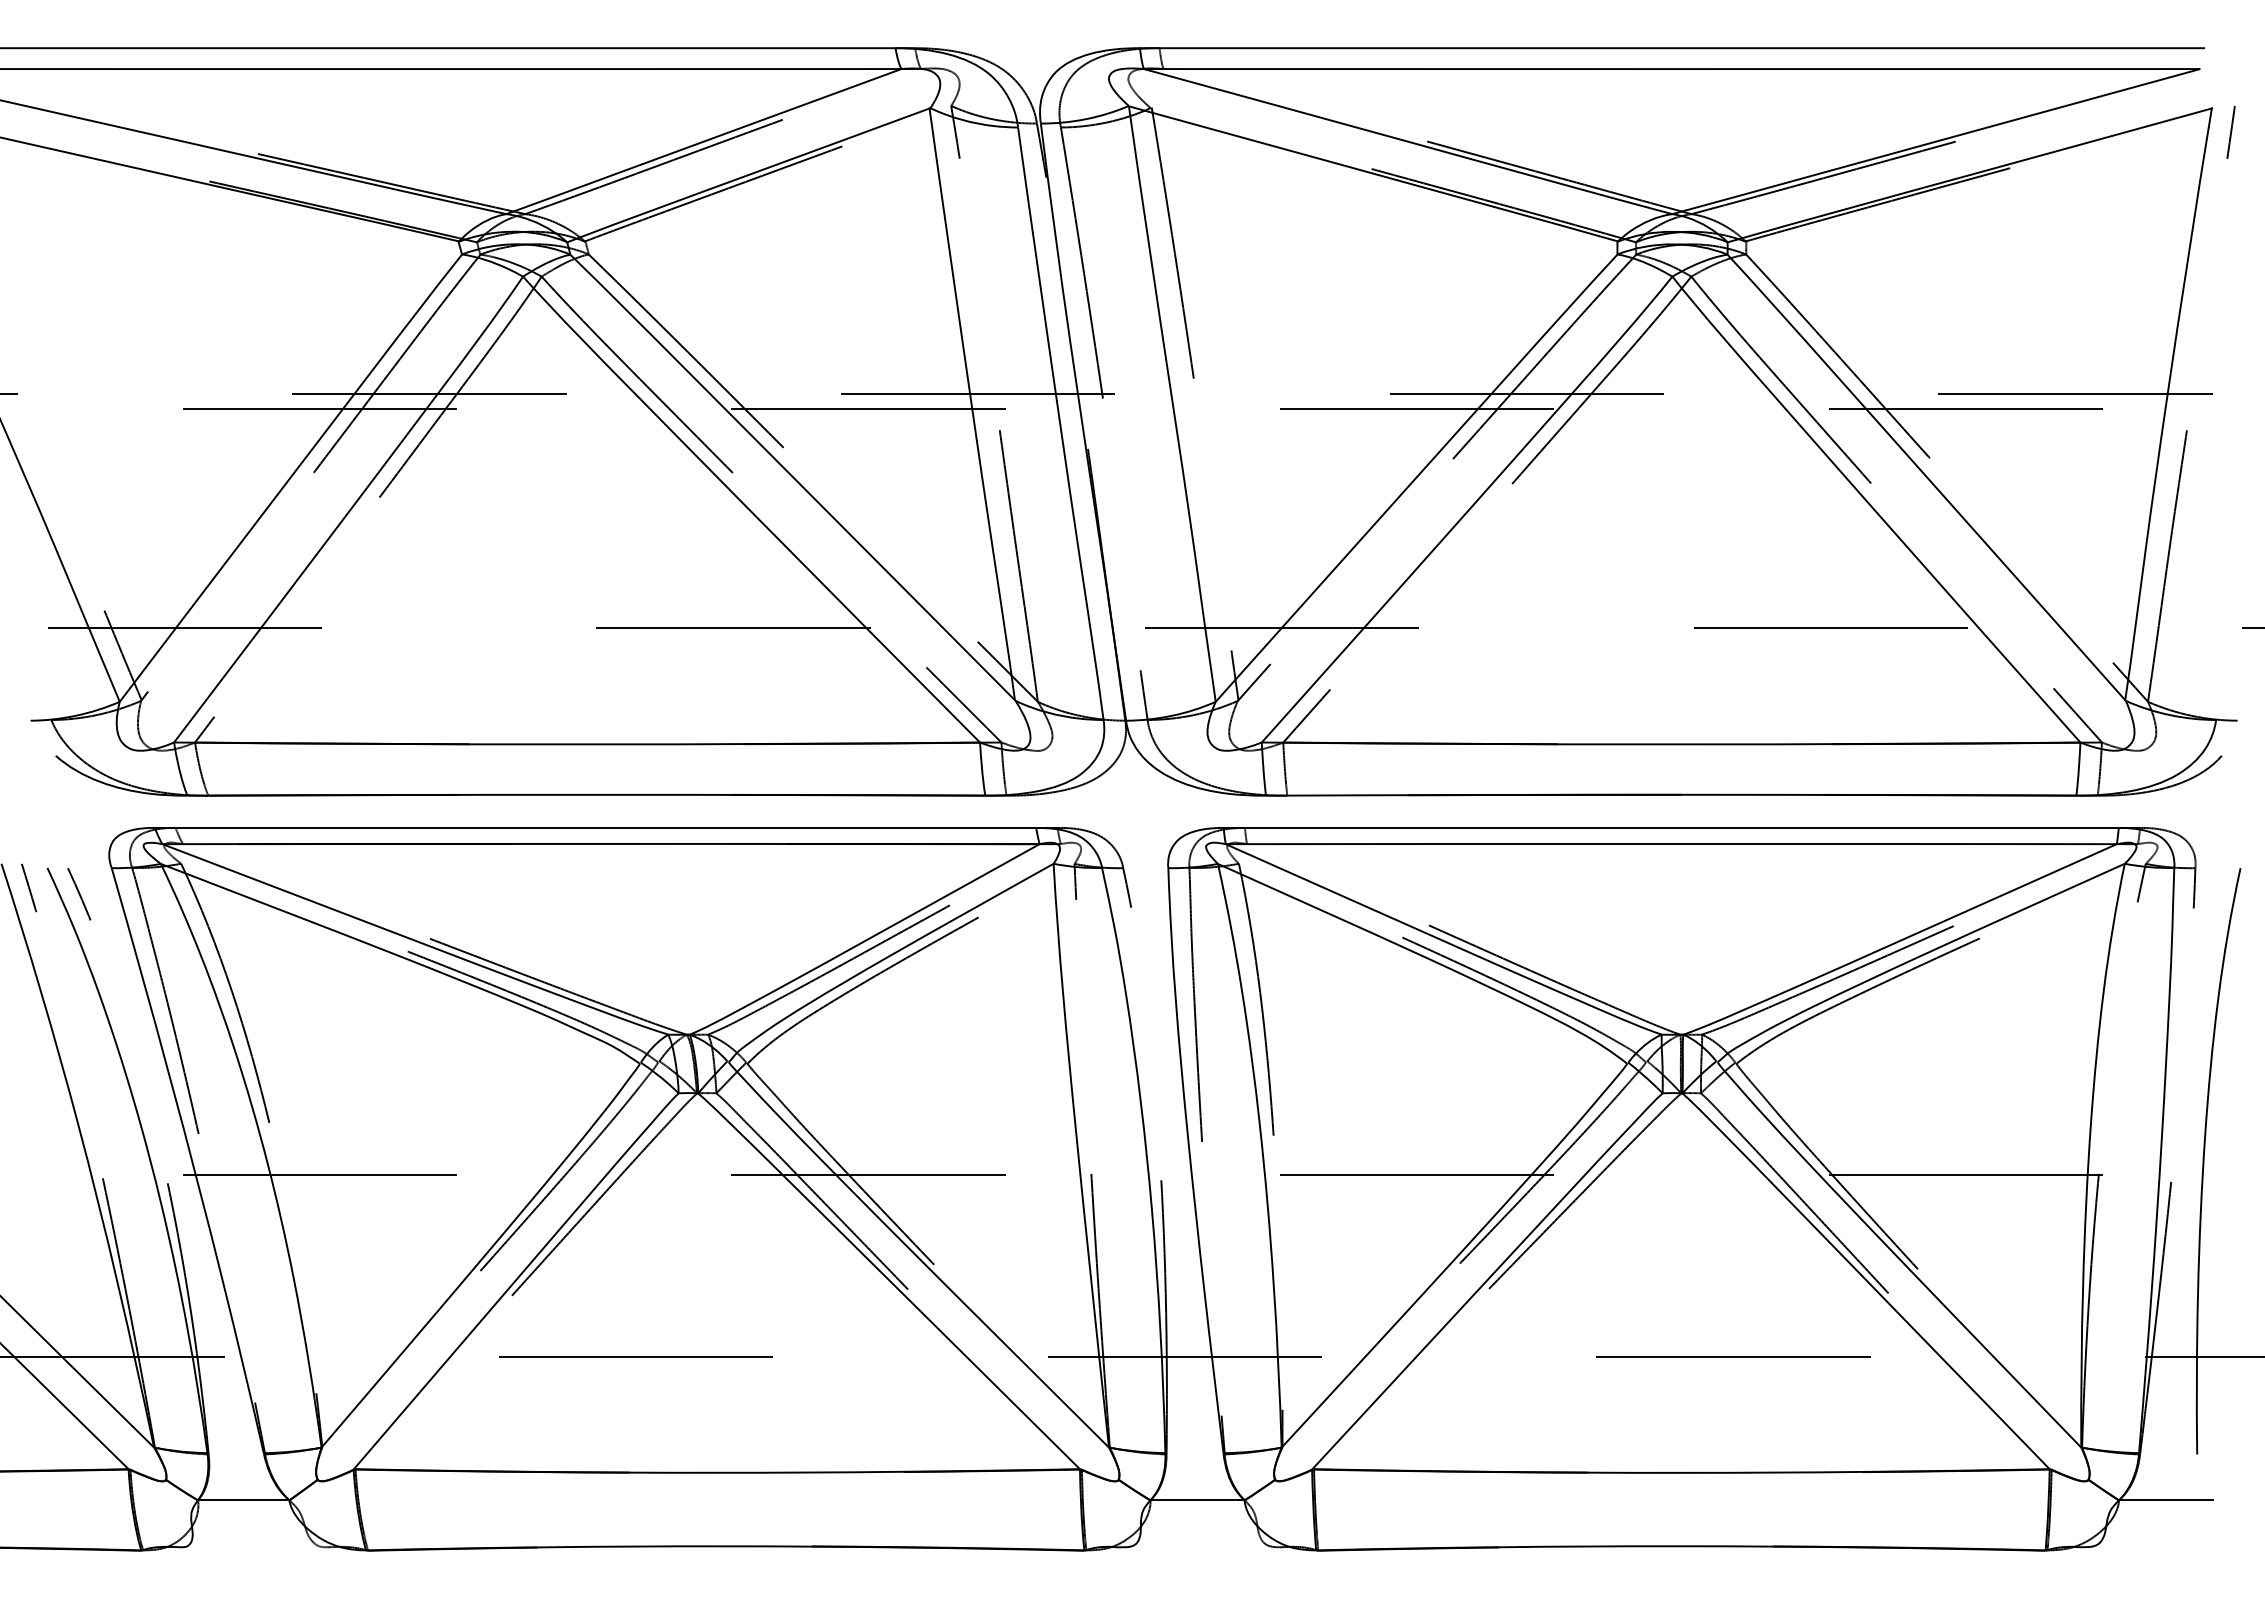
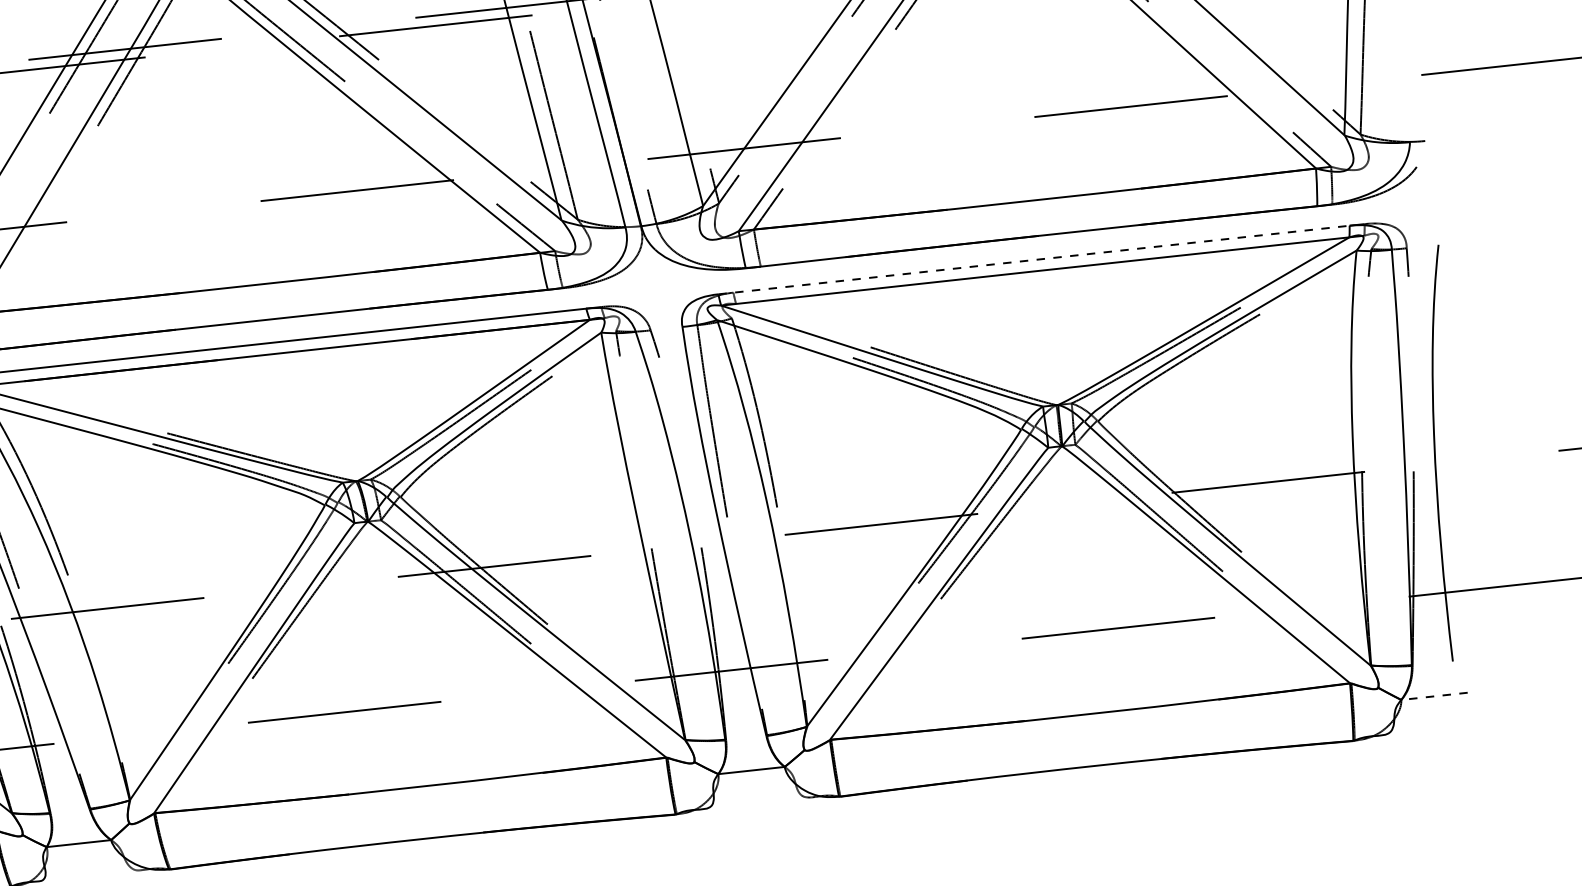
line: (1671, 827) -> (1034, 259), solid -> dashed
line: (2165, 1500) -> (1434, 696), solid -> dashed

